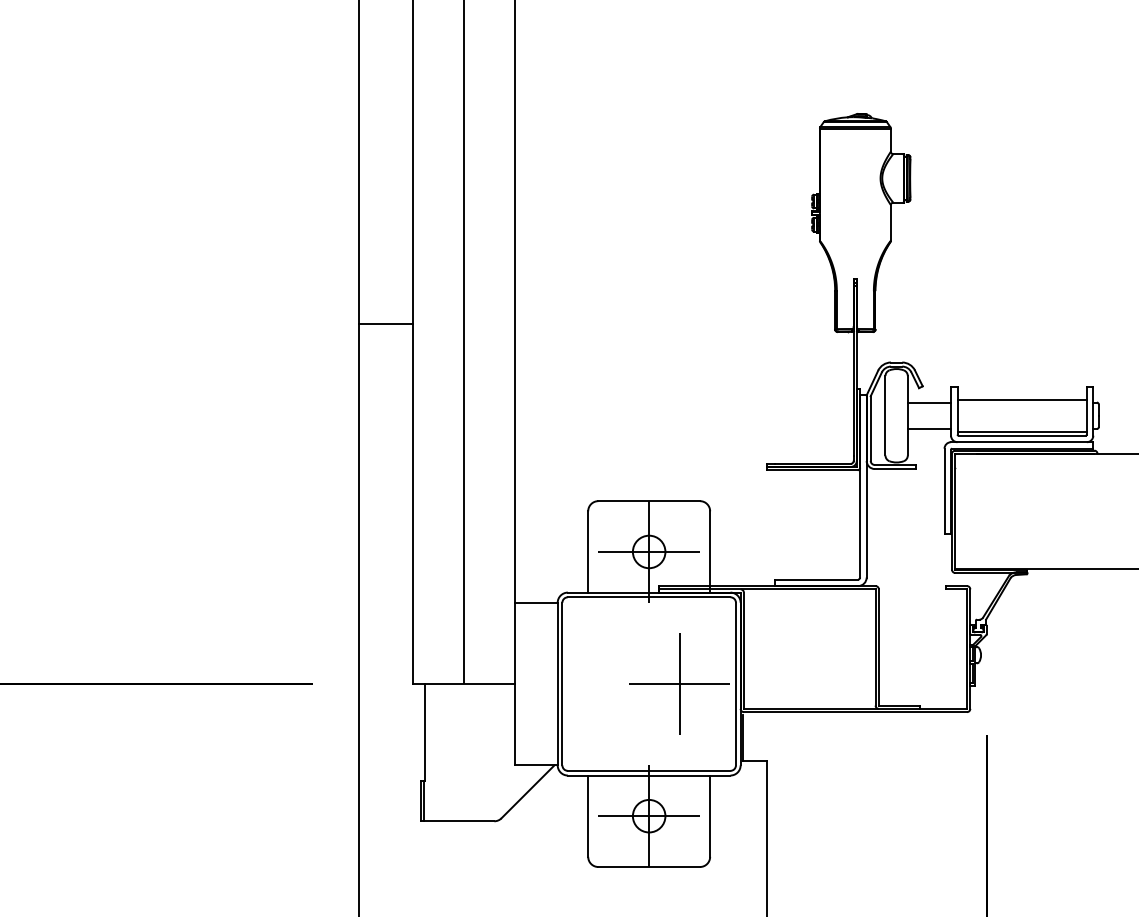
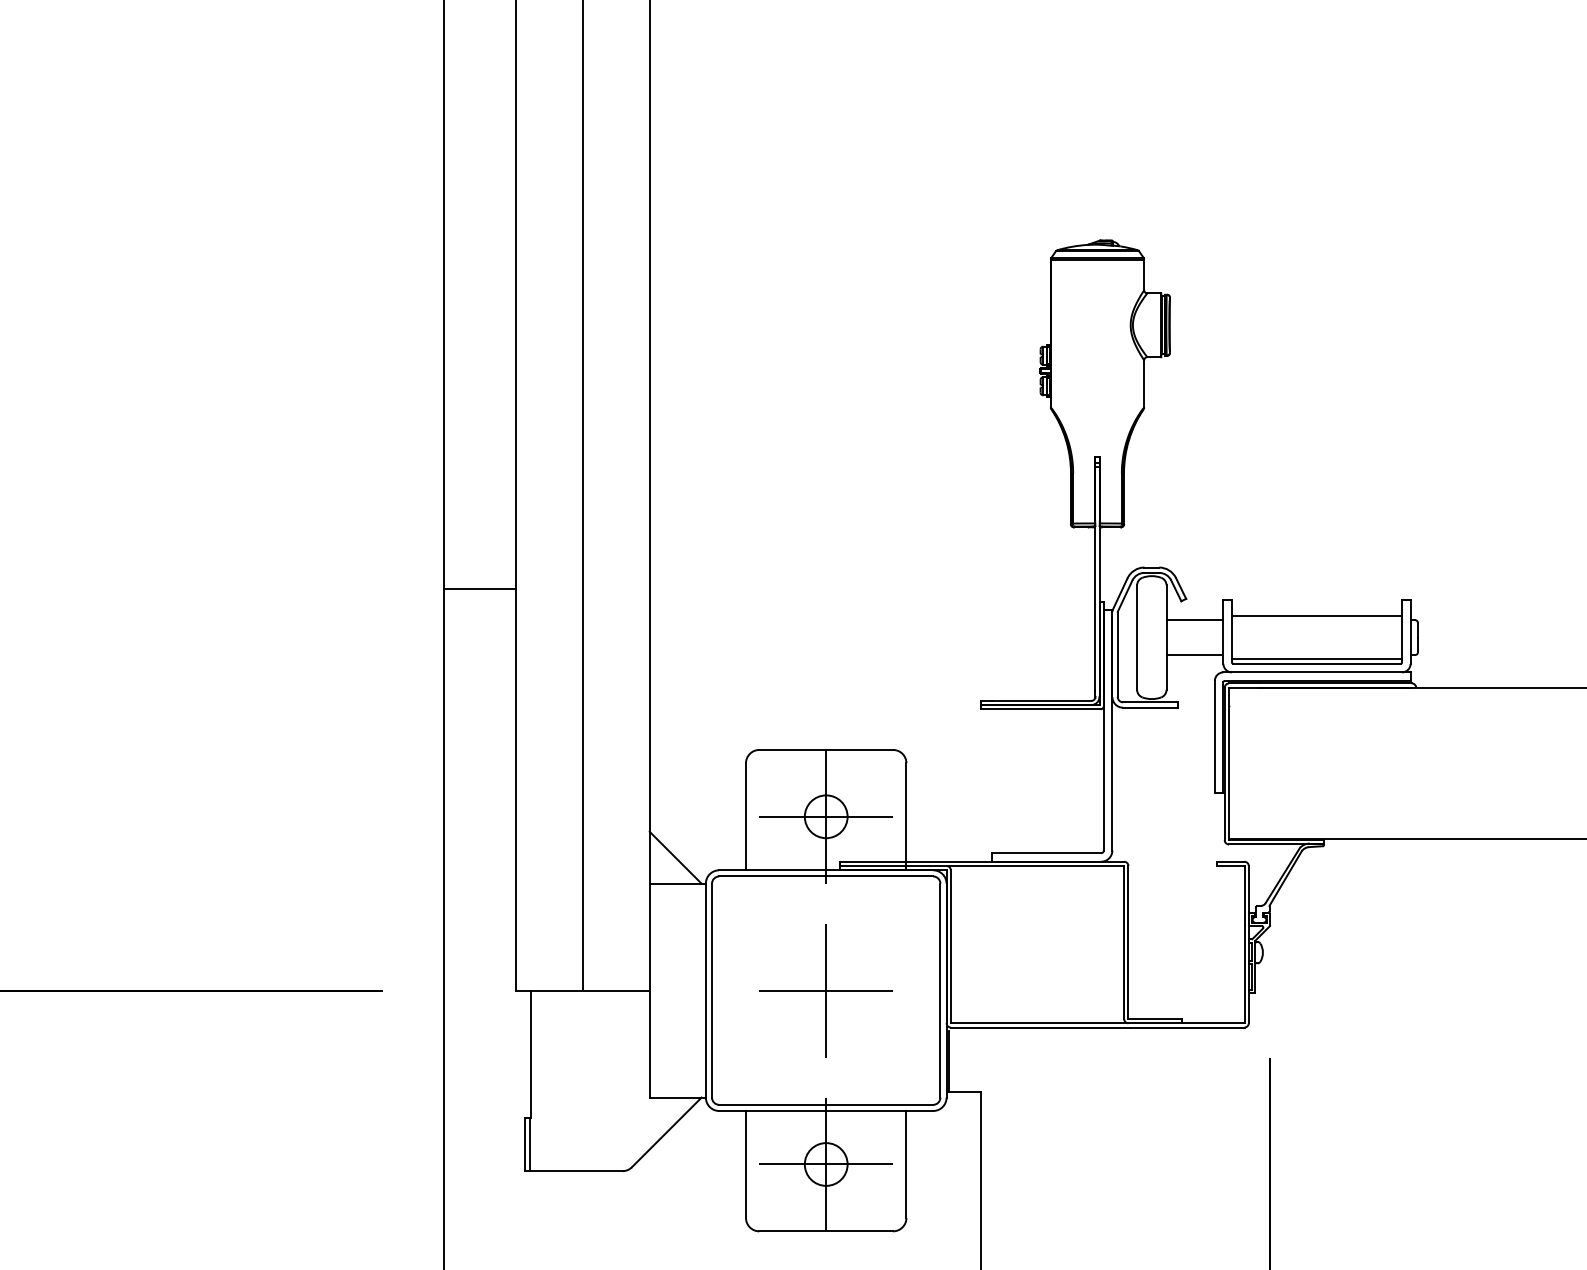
line: (385, 323) -> (479, 589), moved
line: (534, 582) -> (675, 857), added
part: (679, 683) -> (825, 990), moved

